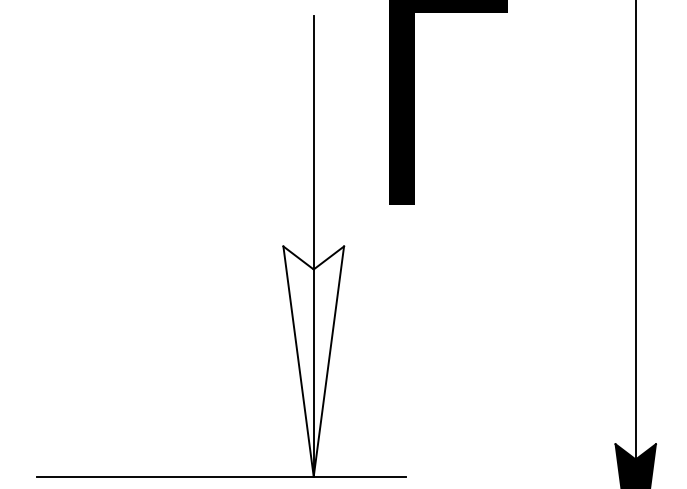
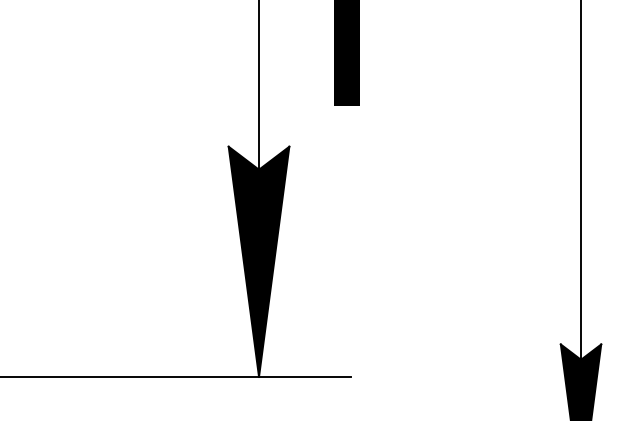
fill: (313, 361) -> (258, 261), added

